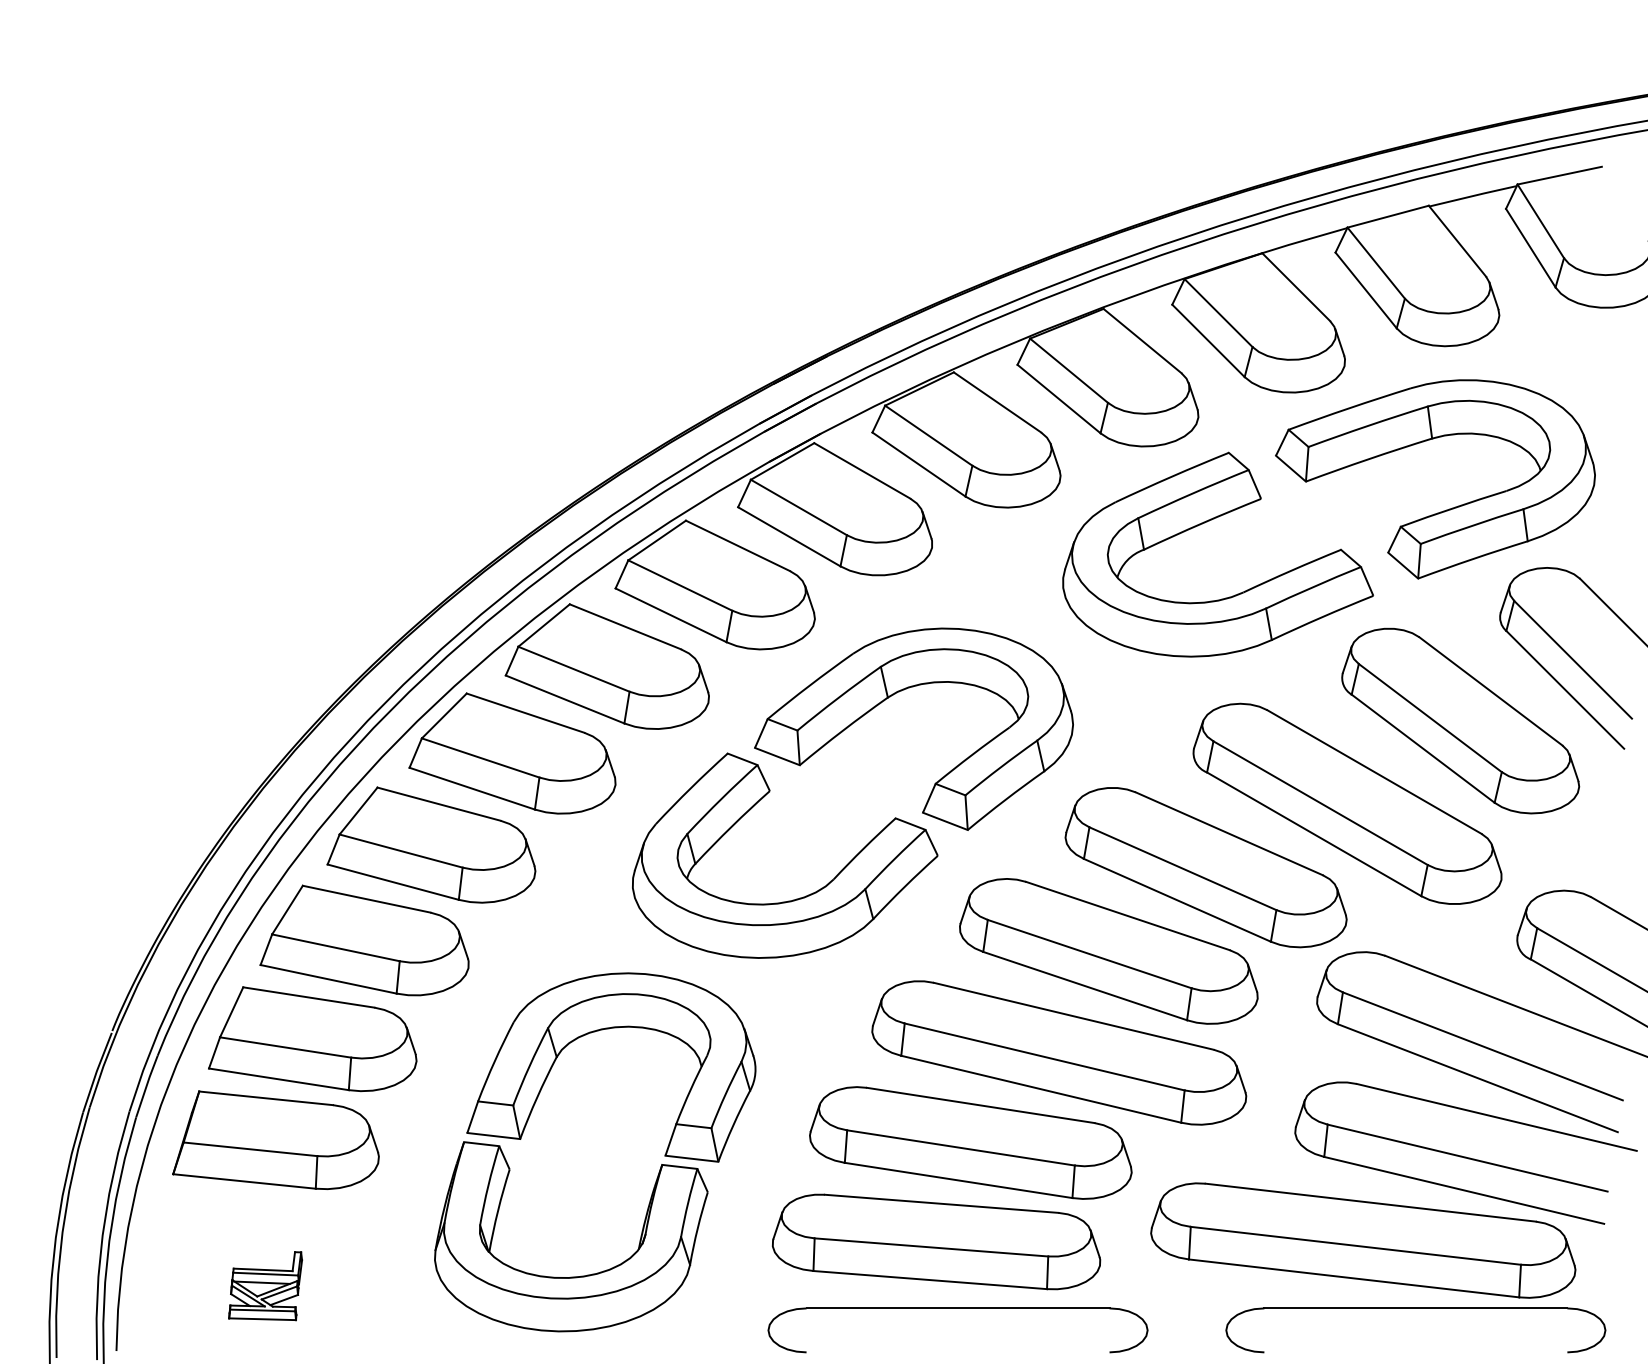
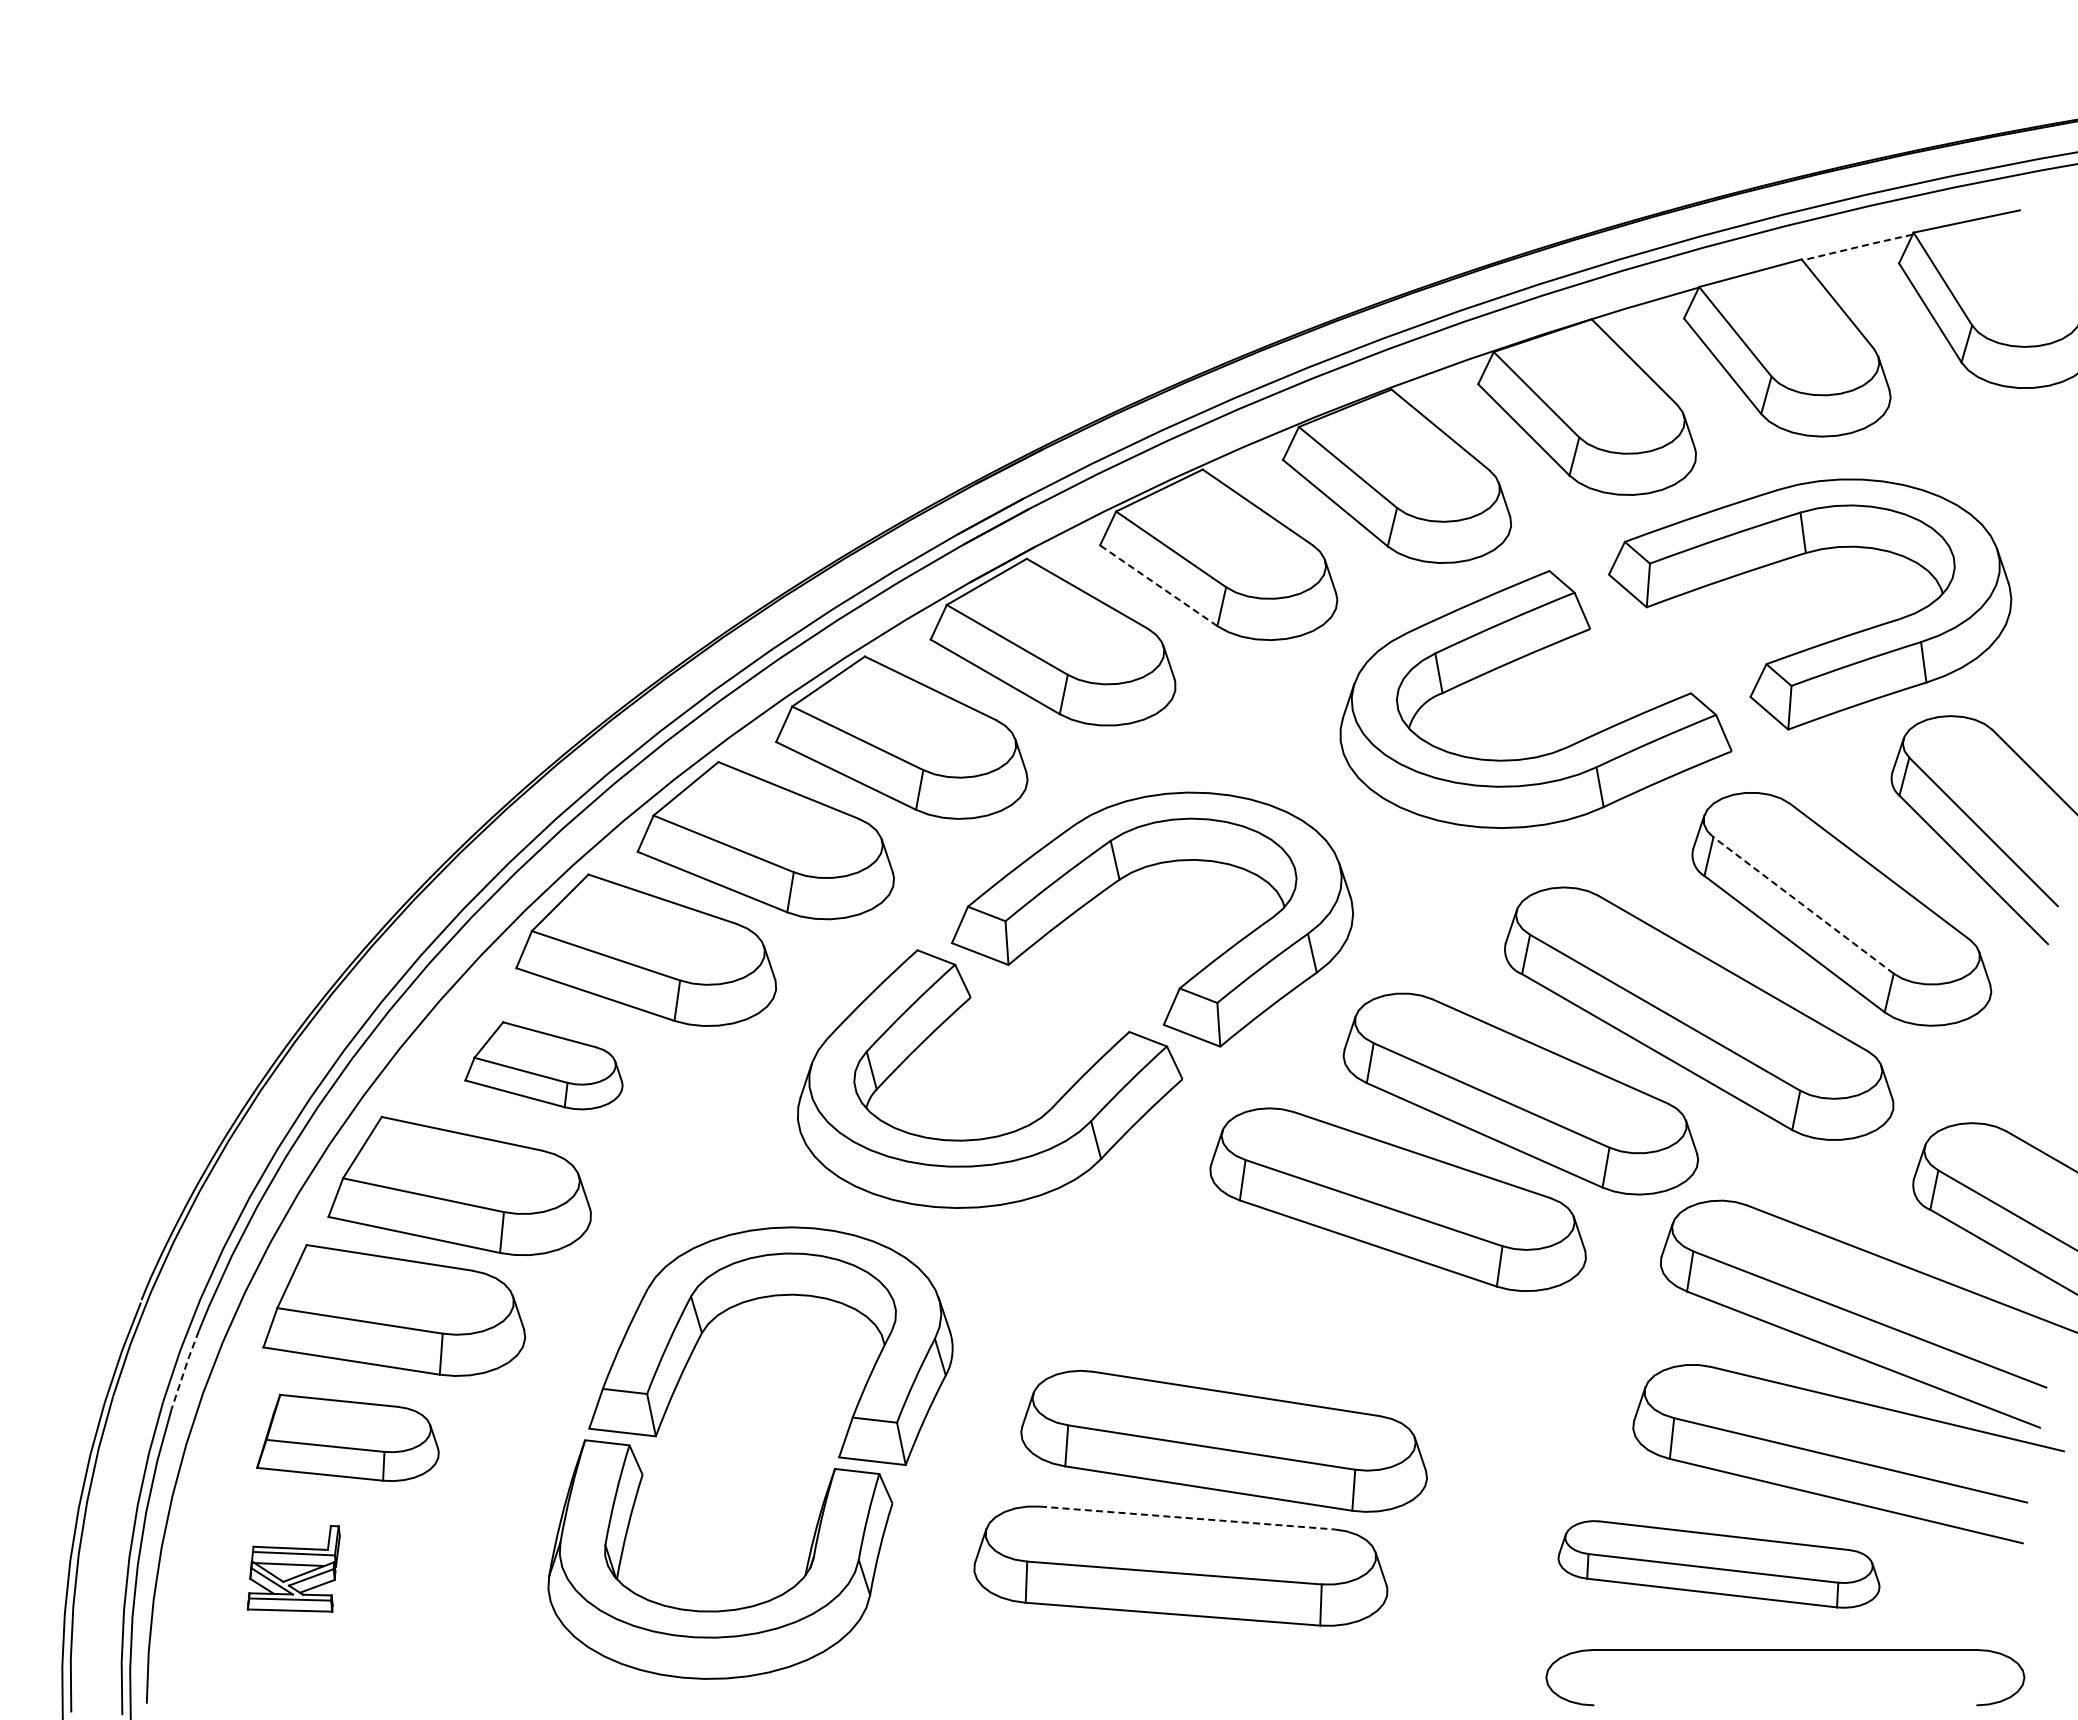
line: (1473, 196) -> (1857, 247), solid -> dashed
line: (918, 464) -> (1158, 585), solid -> dashed
line: (1430, 718) -> (1803, 905), solid -> dashed
part: (431, 844) -> (543, 1065), size x0.6
part: (1059, 1052) -> (1335, 1327), removed
line: (146, 1086) -> (184, 1369), solid -> dashed
part: (275, 1139) -> (347, 1437), size x0.7
line: (941, 1204) -> (1187, 1518), solid -> dashed
part: (1362, 1240) -> (1718, 1564), size x0.6
part: (265, 1285) -> (293, 1568), moved
part: (957, 1308) -> (1207, 1650), removed

